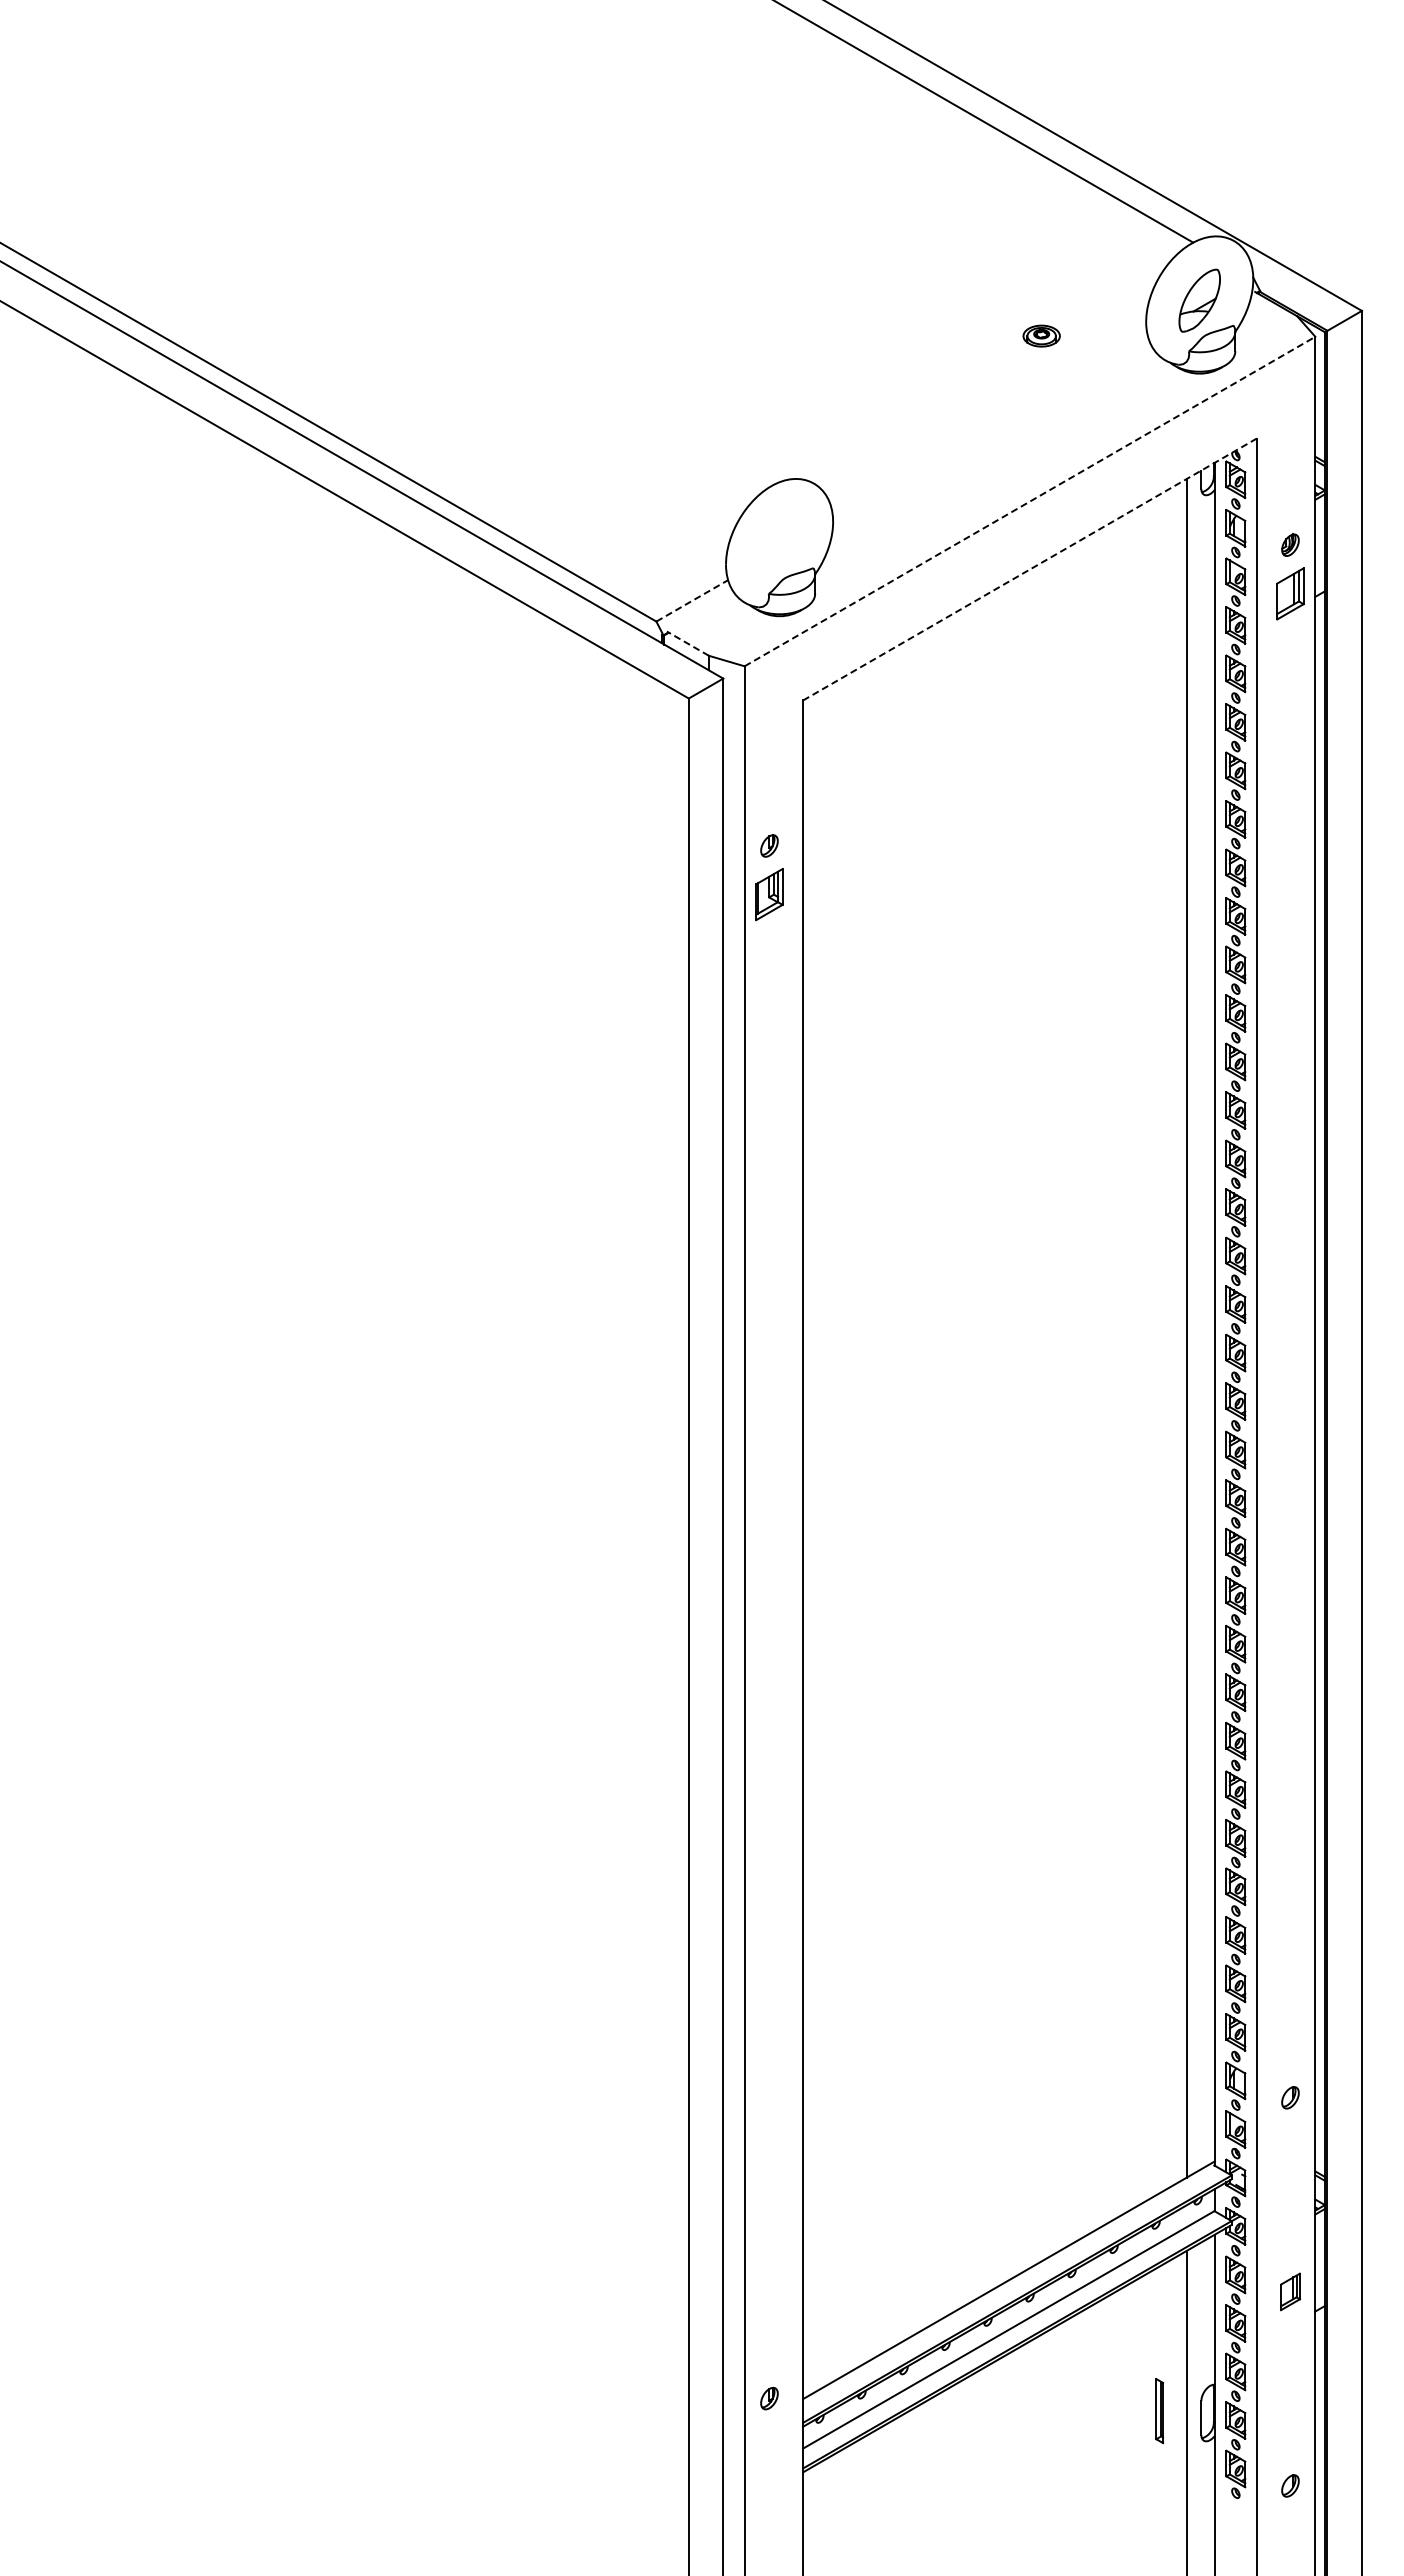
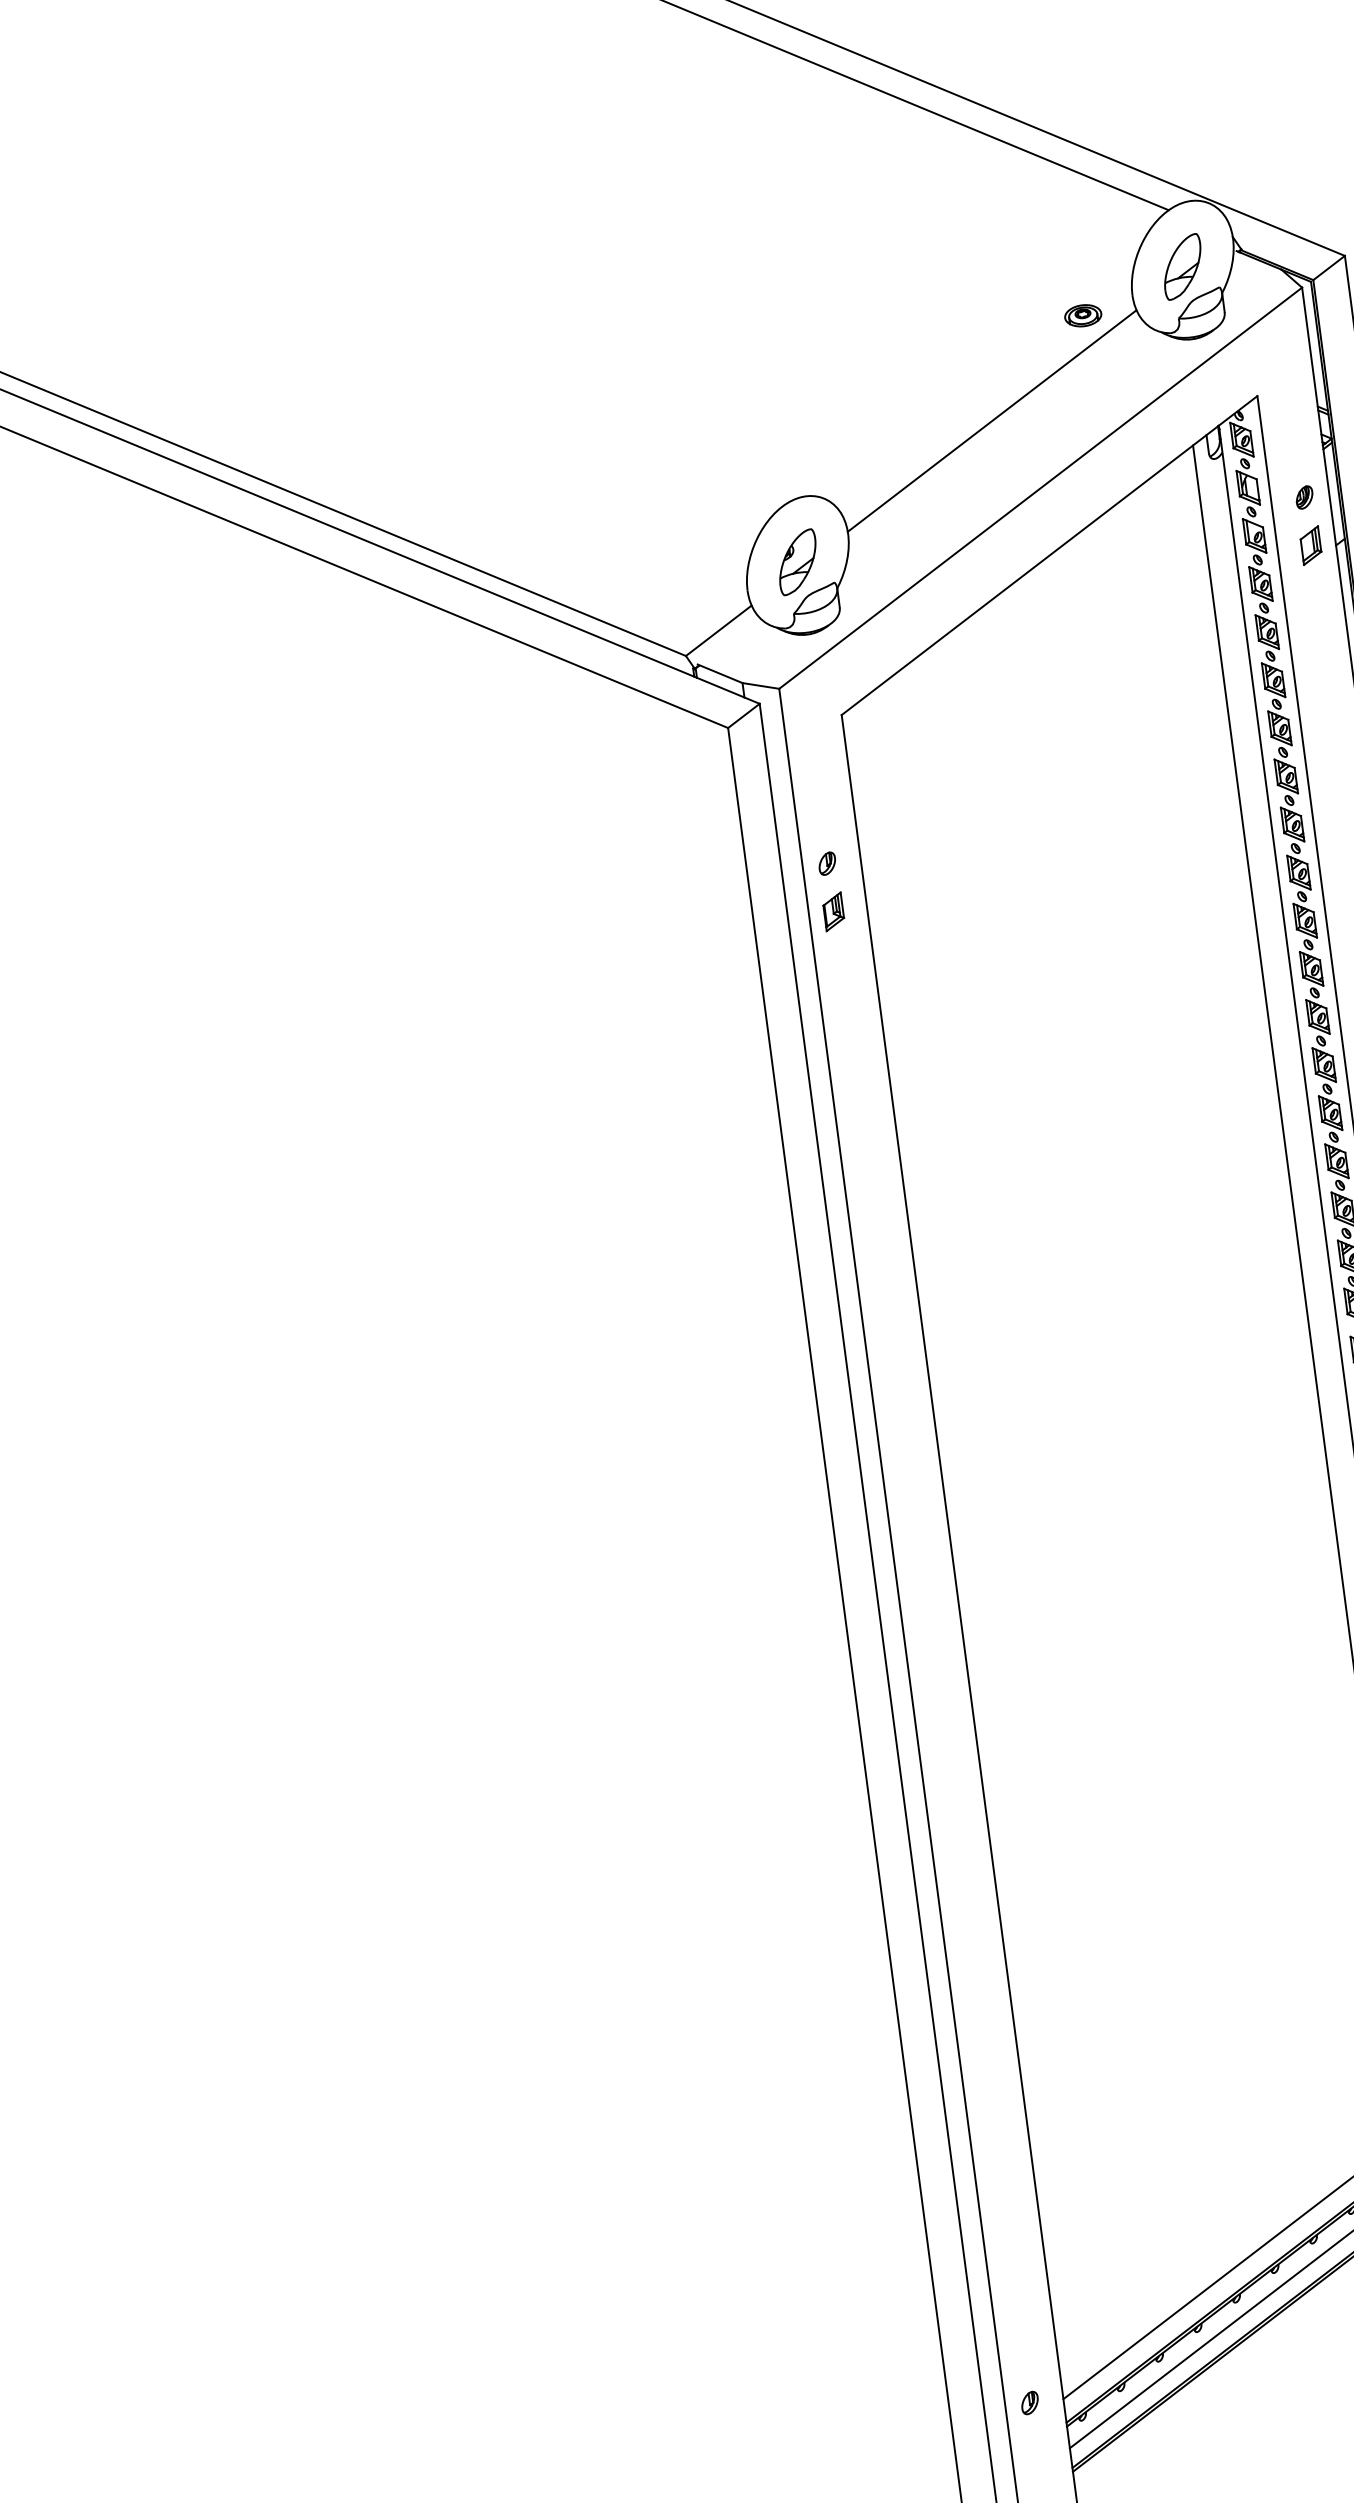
part: (1041, 335) -> (1082, 315), moved
line: (990, 428) -> (991, 420), added
line: (1029, 501) -> (1040, 488), dashed -> solid
part: (779, 543) -> (797, 562), added
line: (1029, 569) -> (1049, 555), dashed -> solid
part: (1290, 593) -> (1310, 545), size x0.71
line: (692, 600) -> (718, 630), dashed -> solid
line: (687, 643) -> (719, 673), dashed -> solid
part: (769, 894) -> (833, 911), size x0.71

